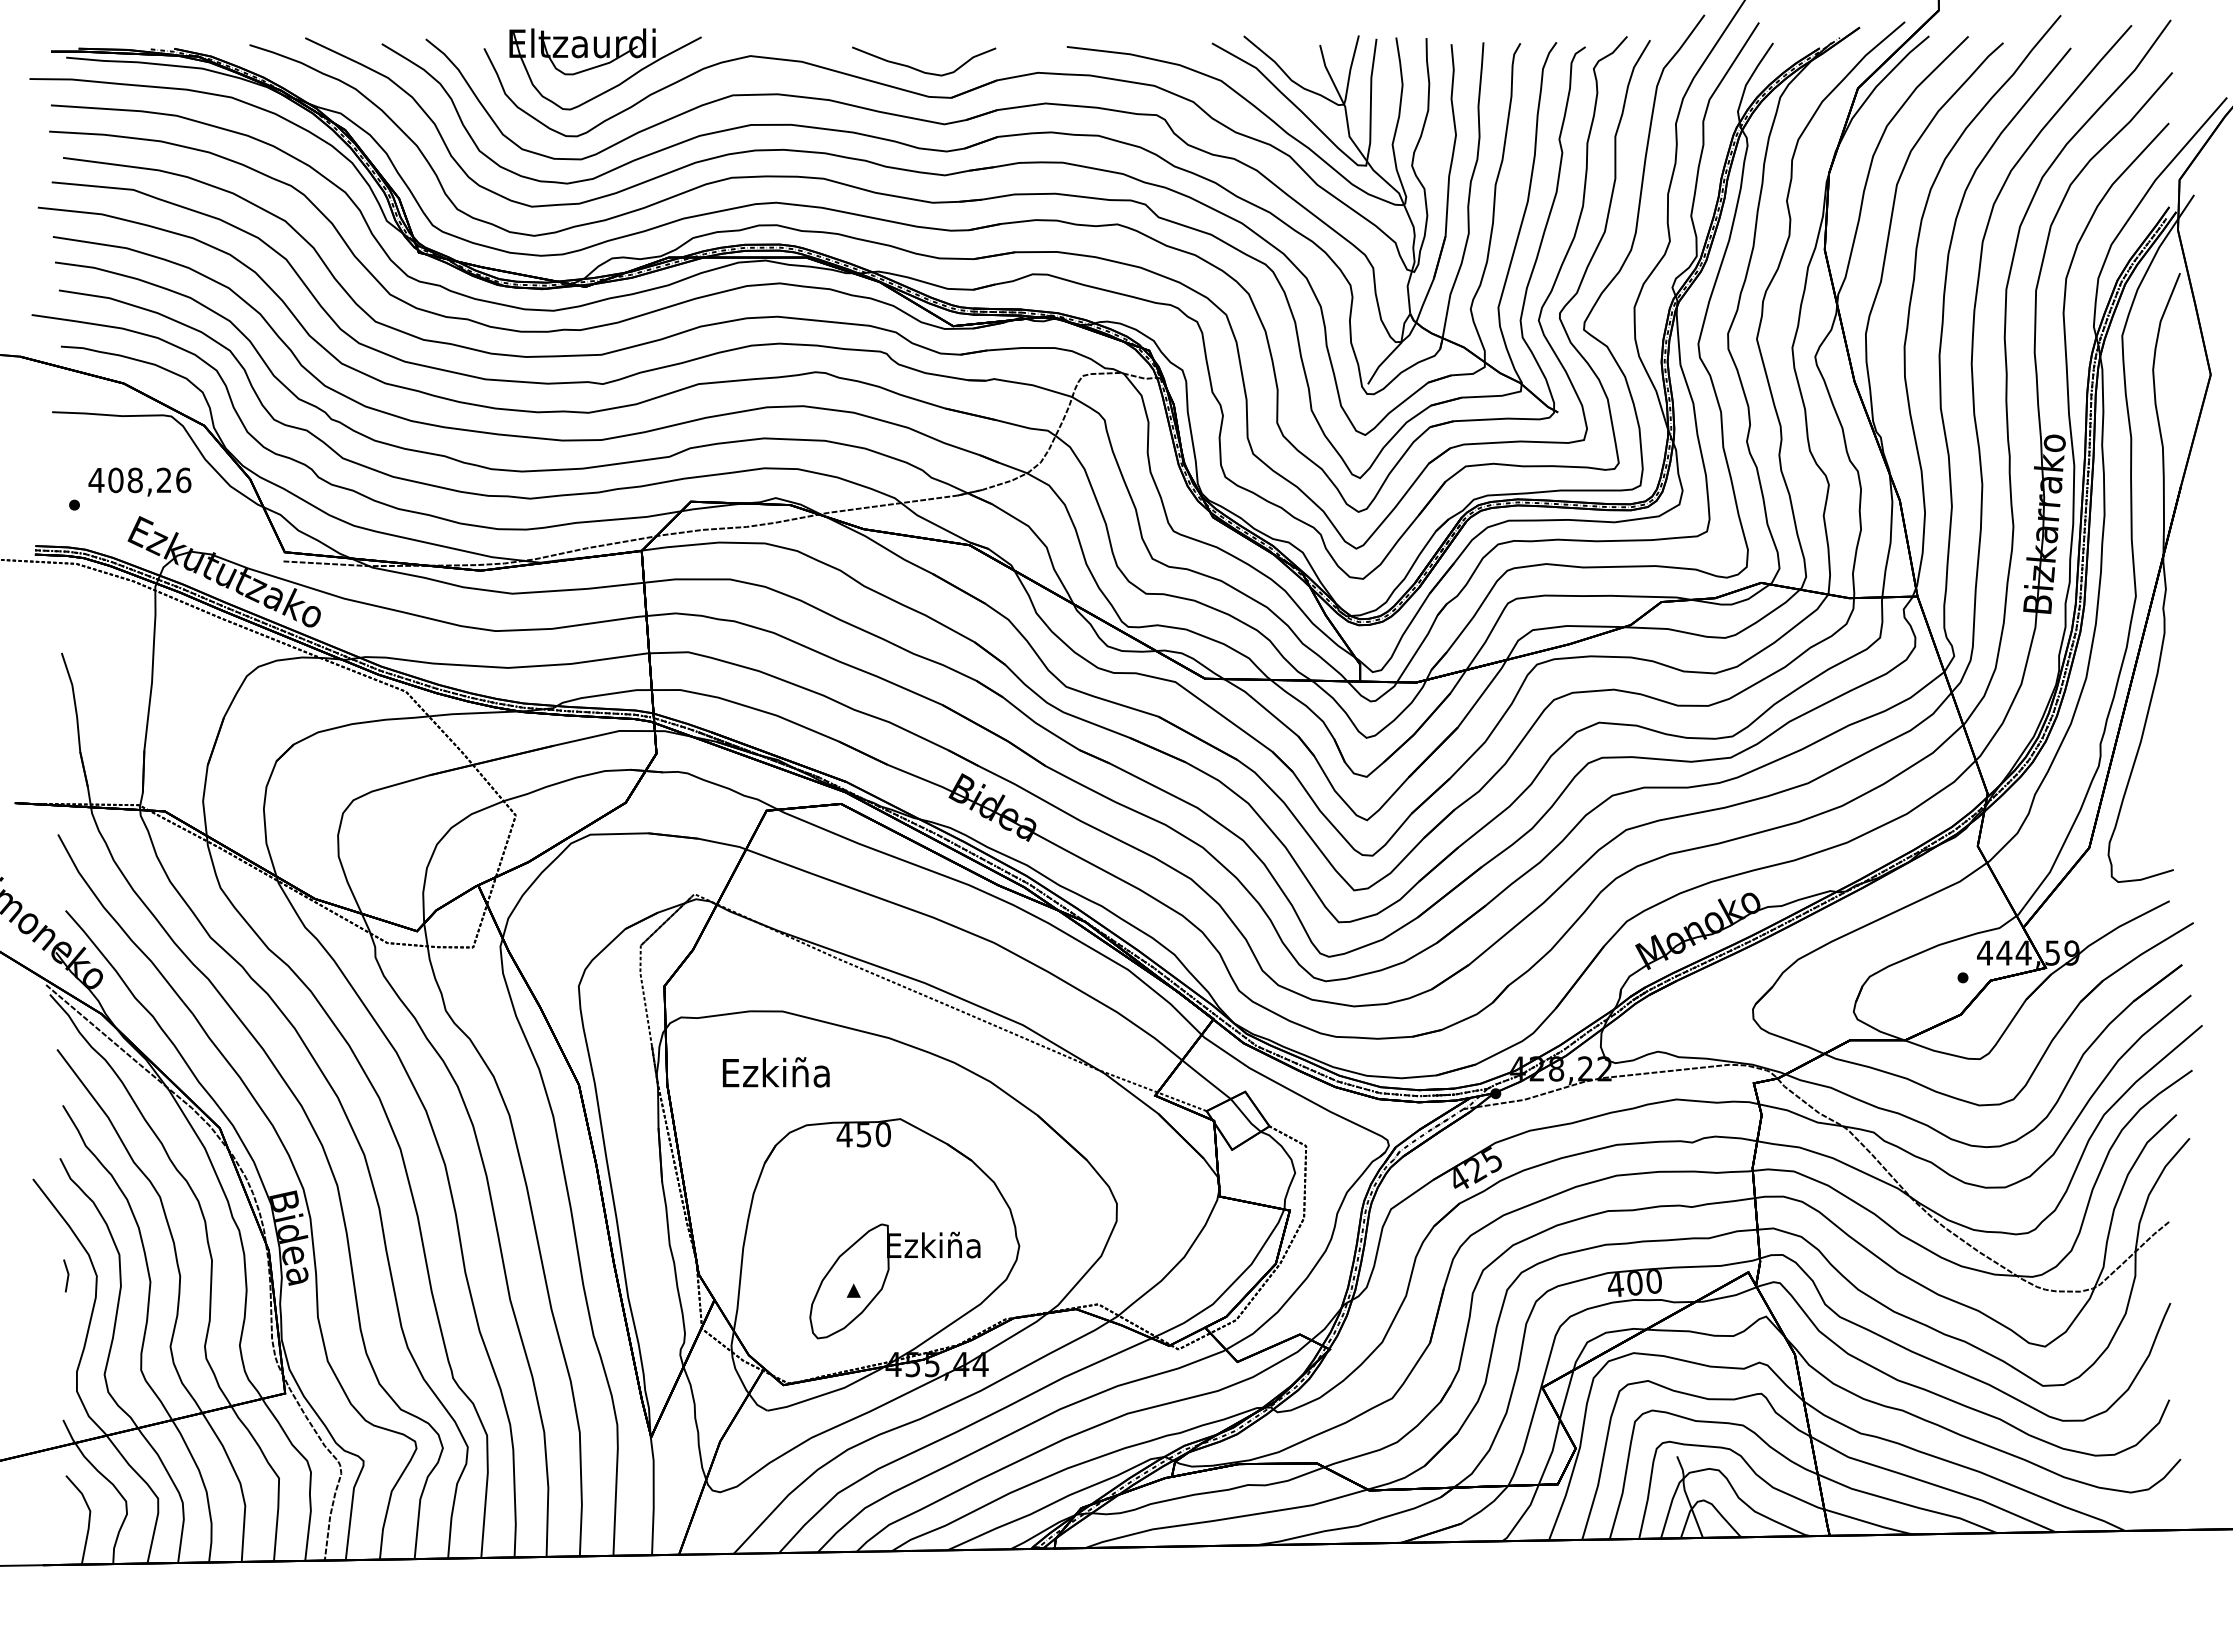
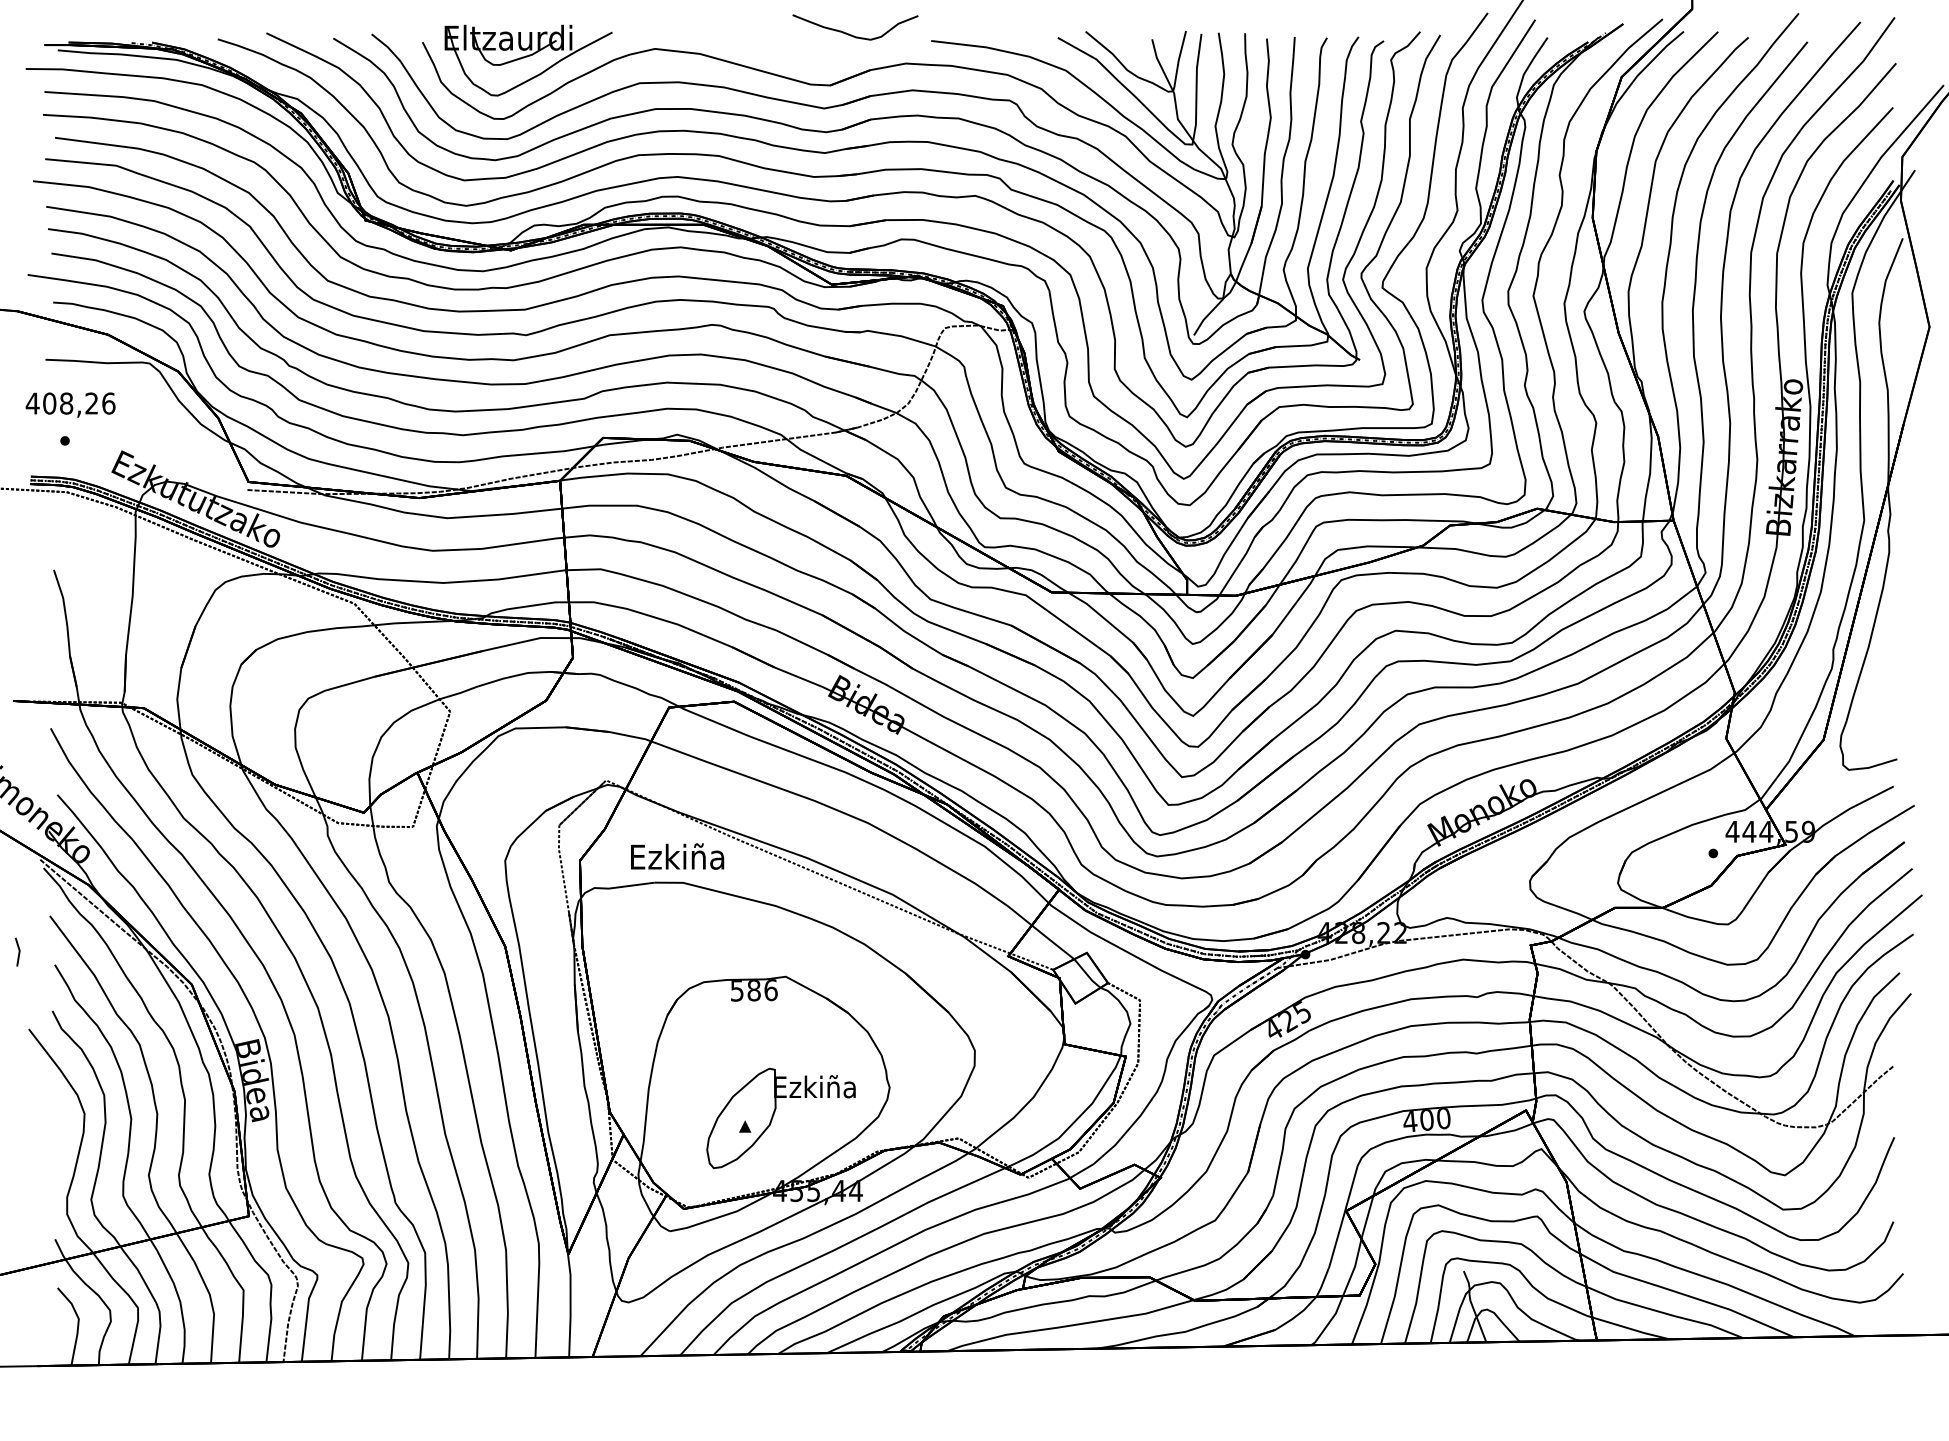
curve: (919, 69) -> (851, 34), moved
text: (139, 481) -> (70, 404), moved
text: (776, 1072) -> (677, 856), moved
text: (863, 1134) -> (753, 990), 450 -> 586
line: (67, 1275) -> (18, 951), moved

